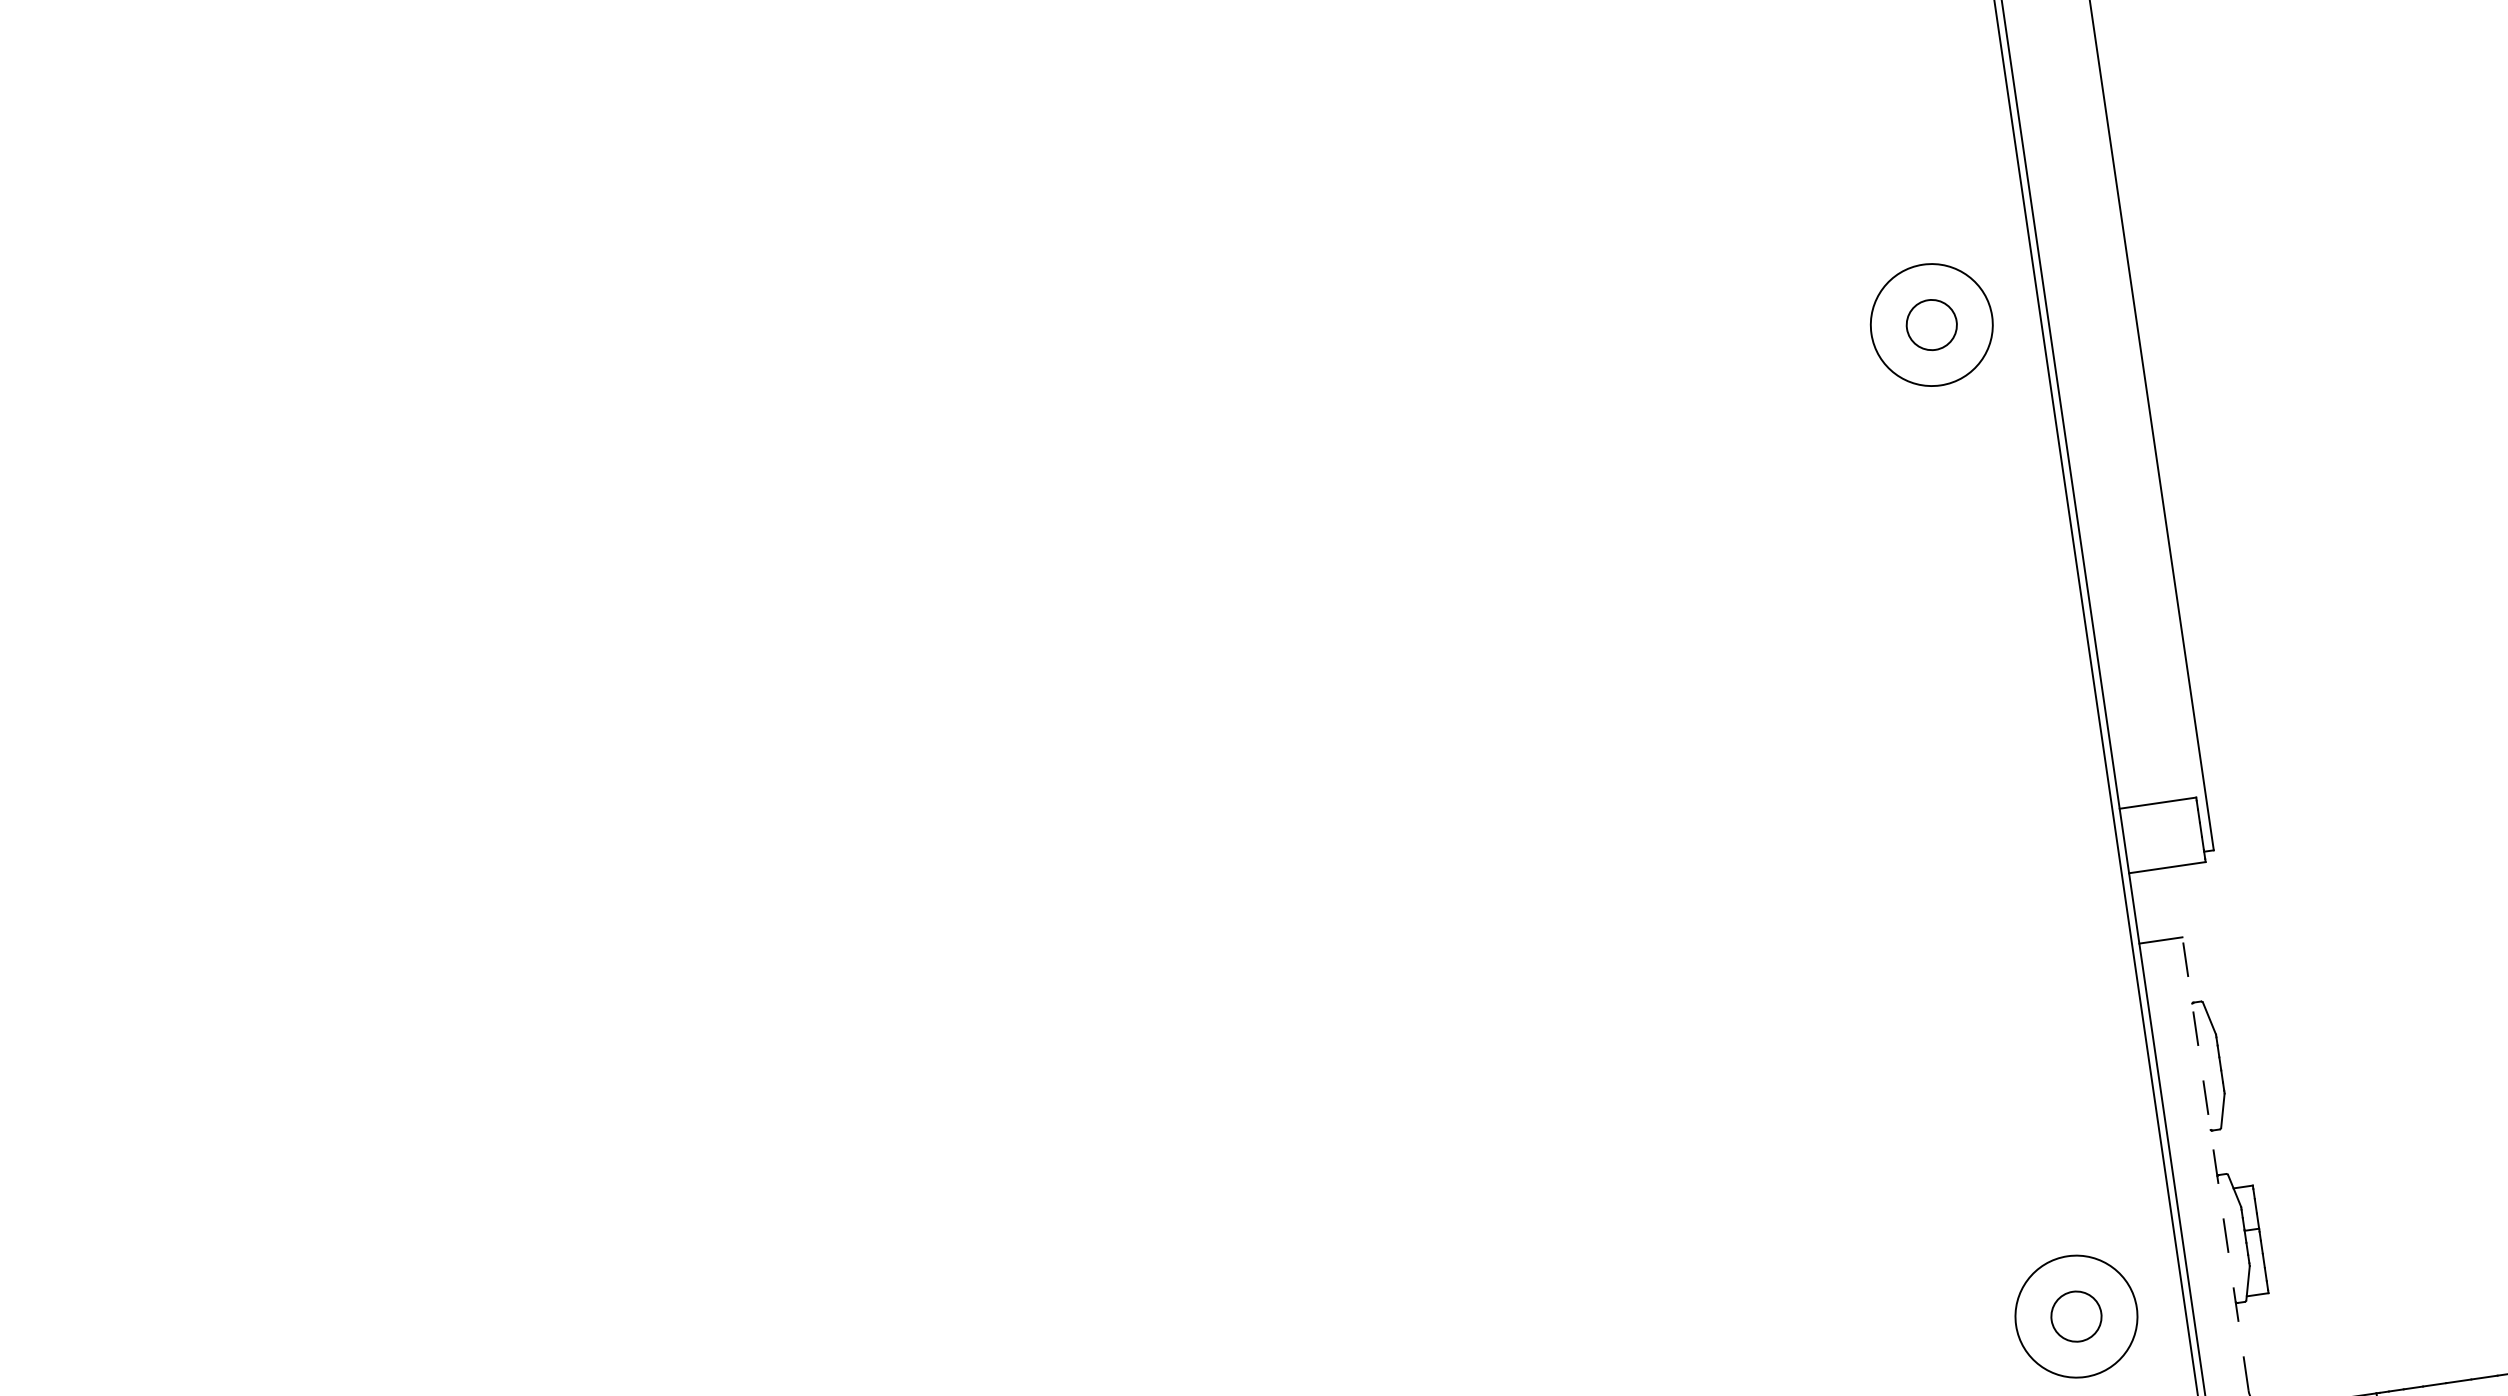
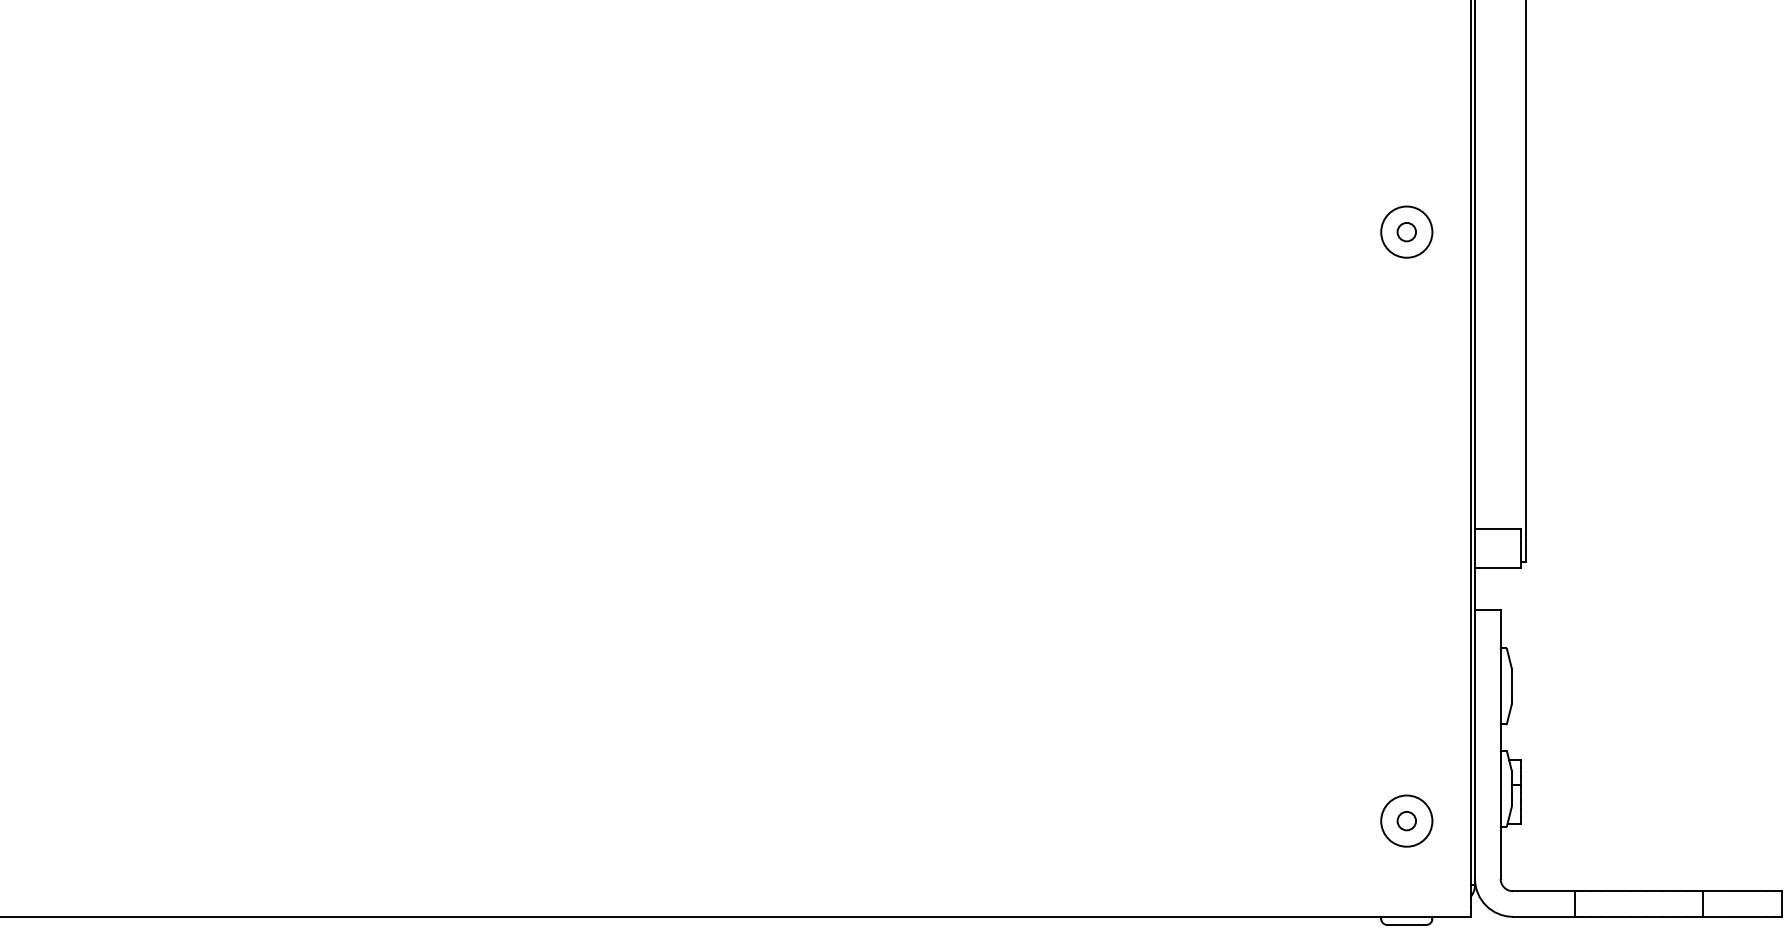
circle: (1931, 324) -> (1406, 231), size x0.62
circle: (1931, 324) -> (1406, 231), size x0.71
line: (2215, 1164) -> (1500, 744), dashed -> solid
circle: (2075, 1315) -> (1406, 820), size x0.62
circle: (2075, 1315) -> (1406, 820), size x0.71

